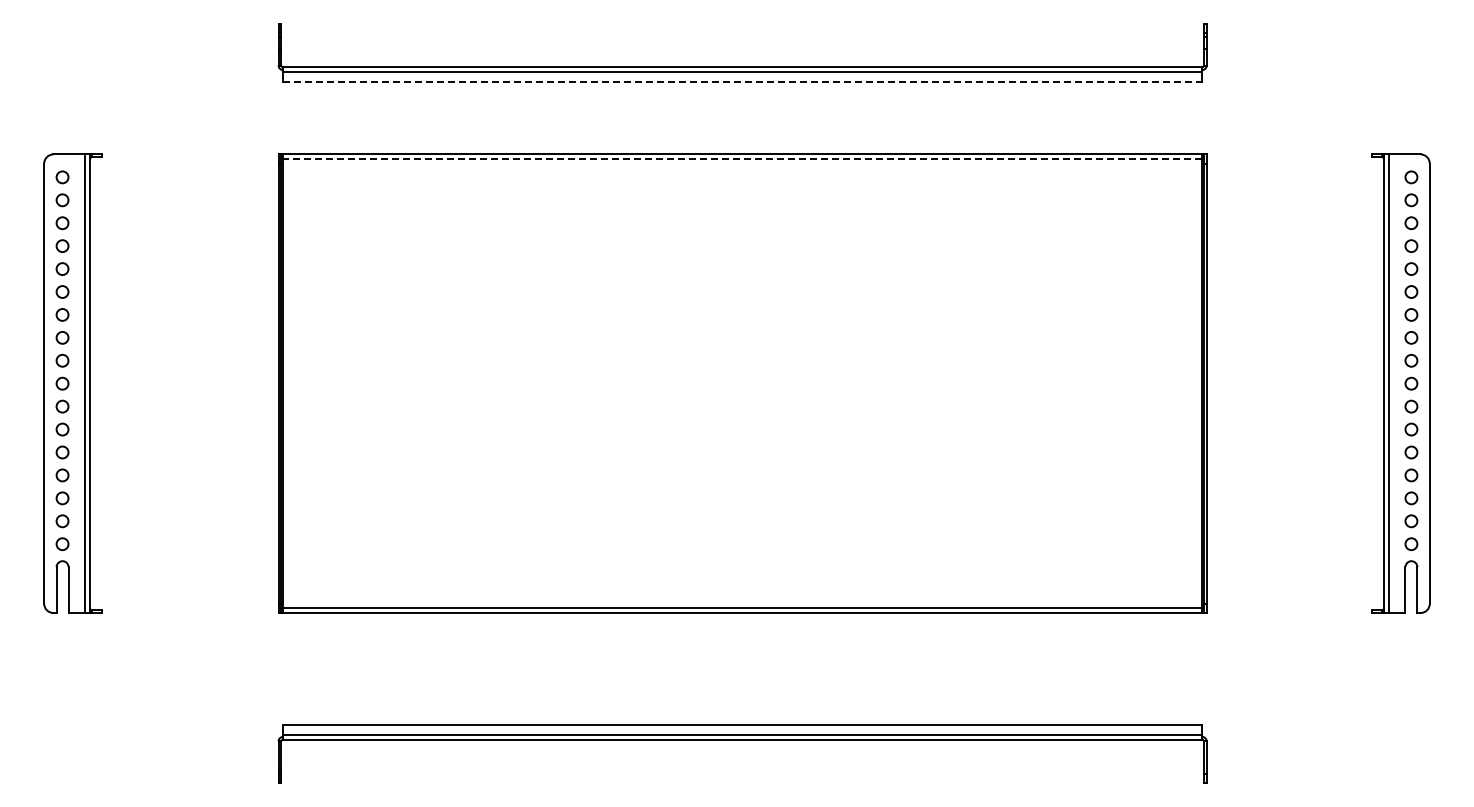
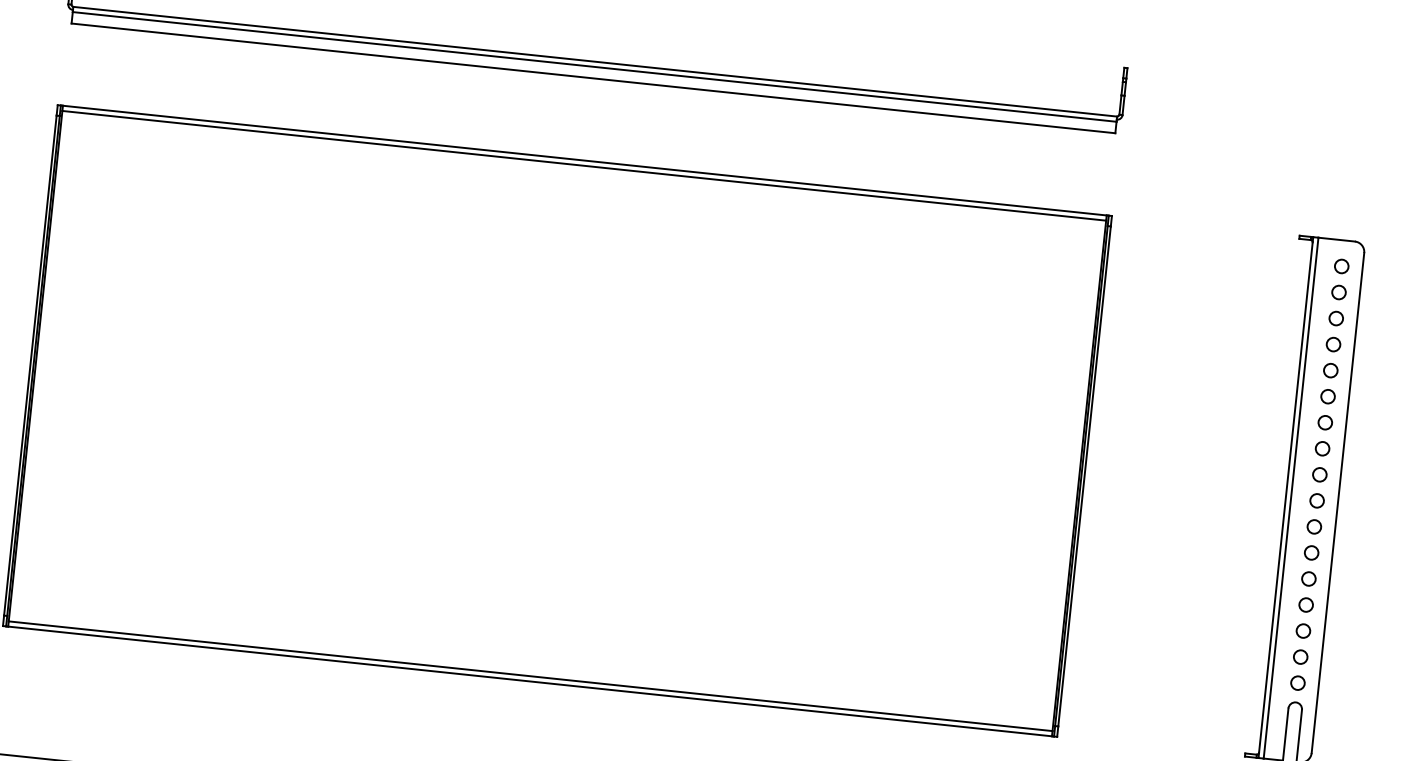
line: (743, 82) -> (594, 78), dashed -> solid
line: (742, 159) -> (584, 166), dashed -> solid

